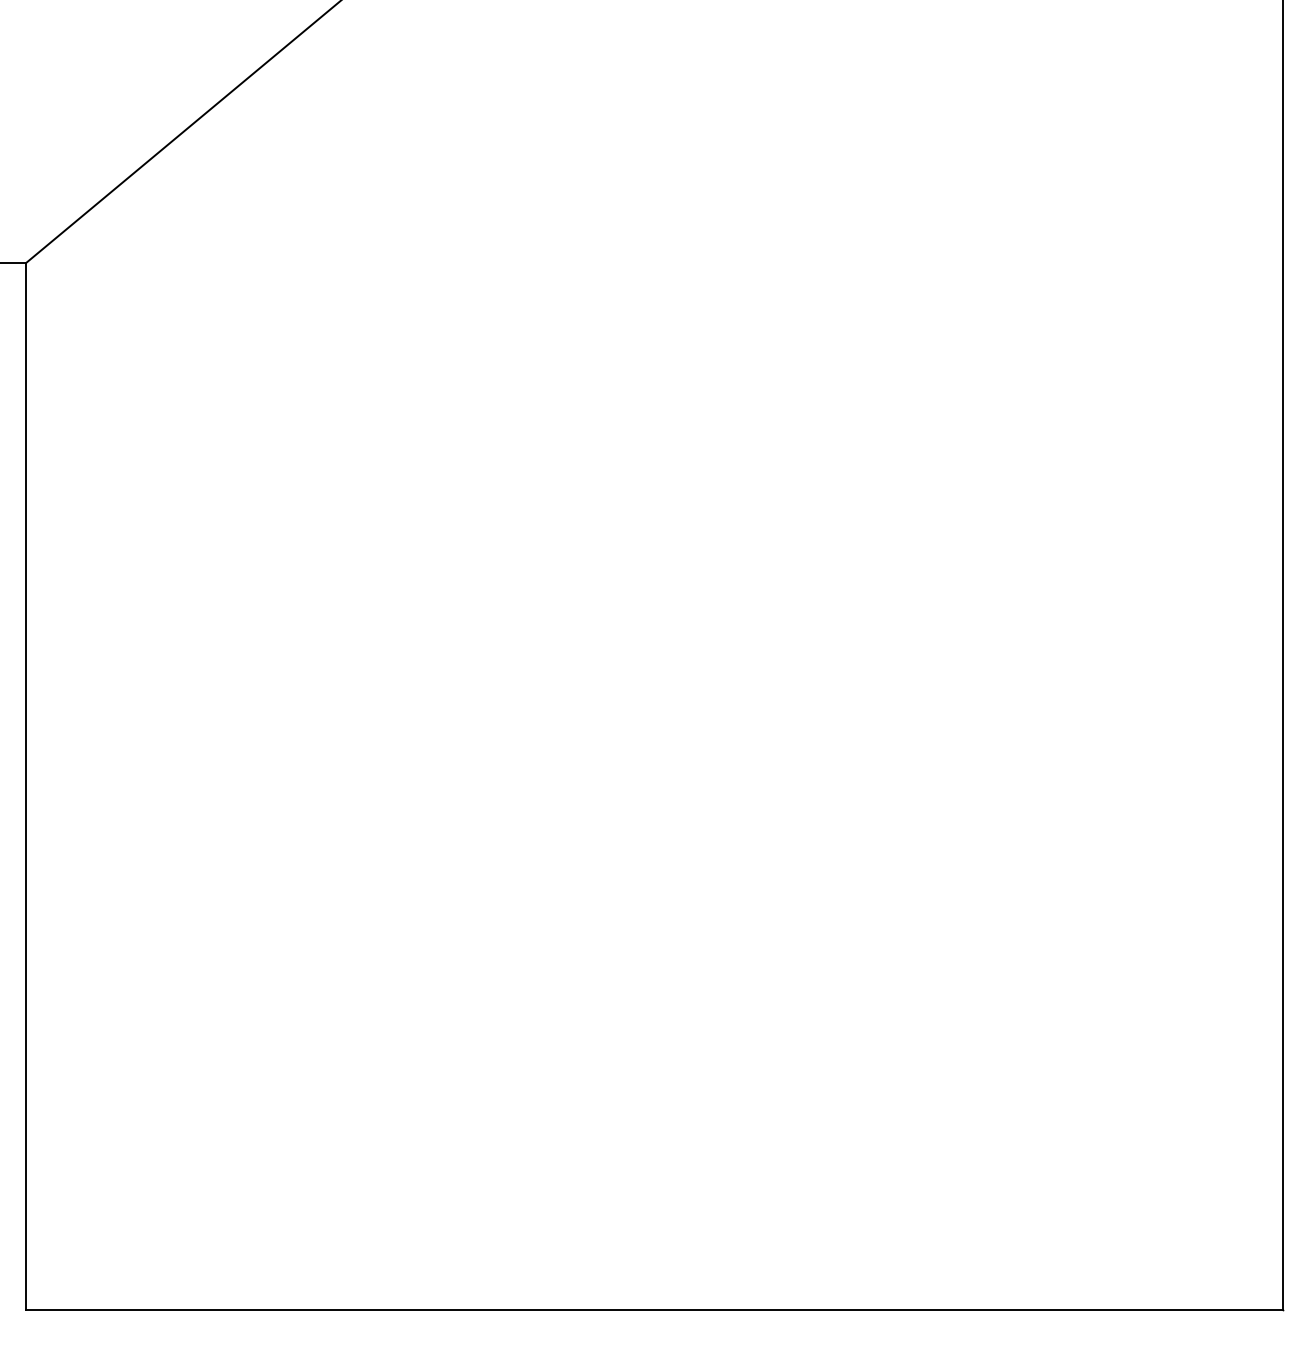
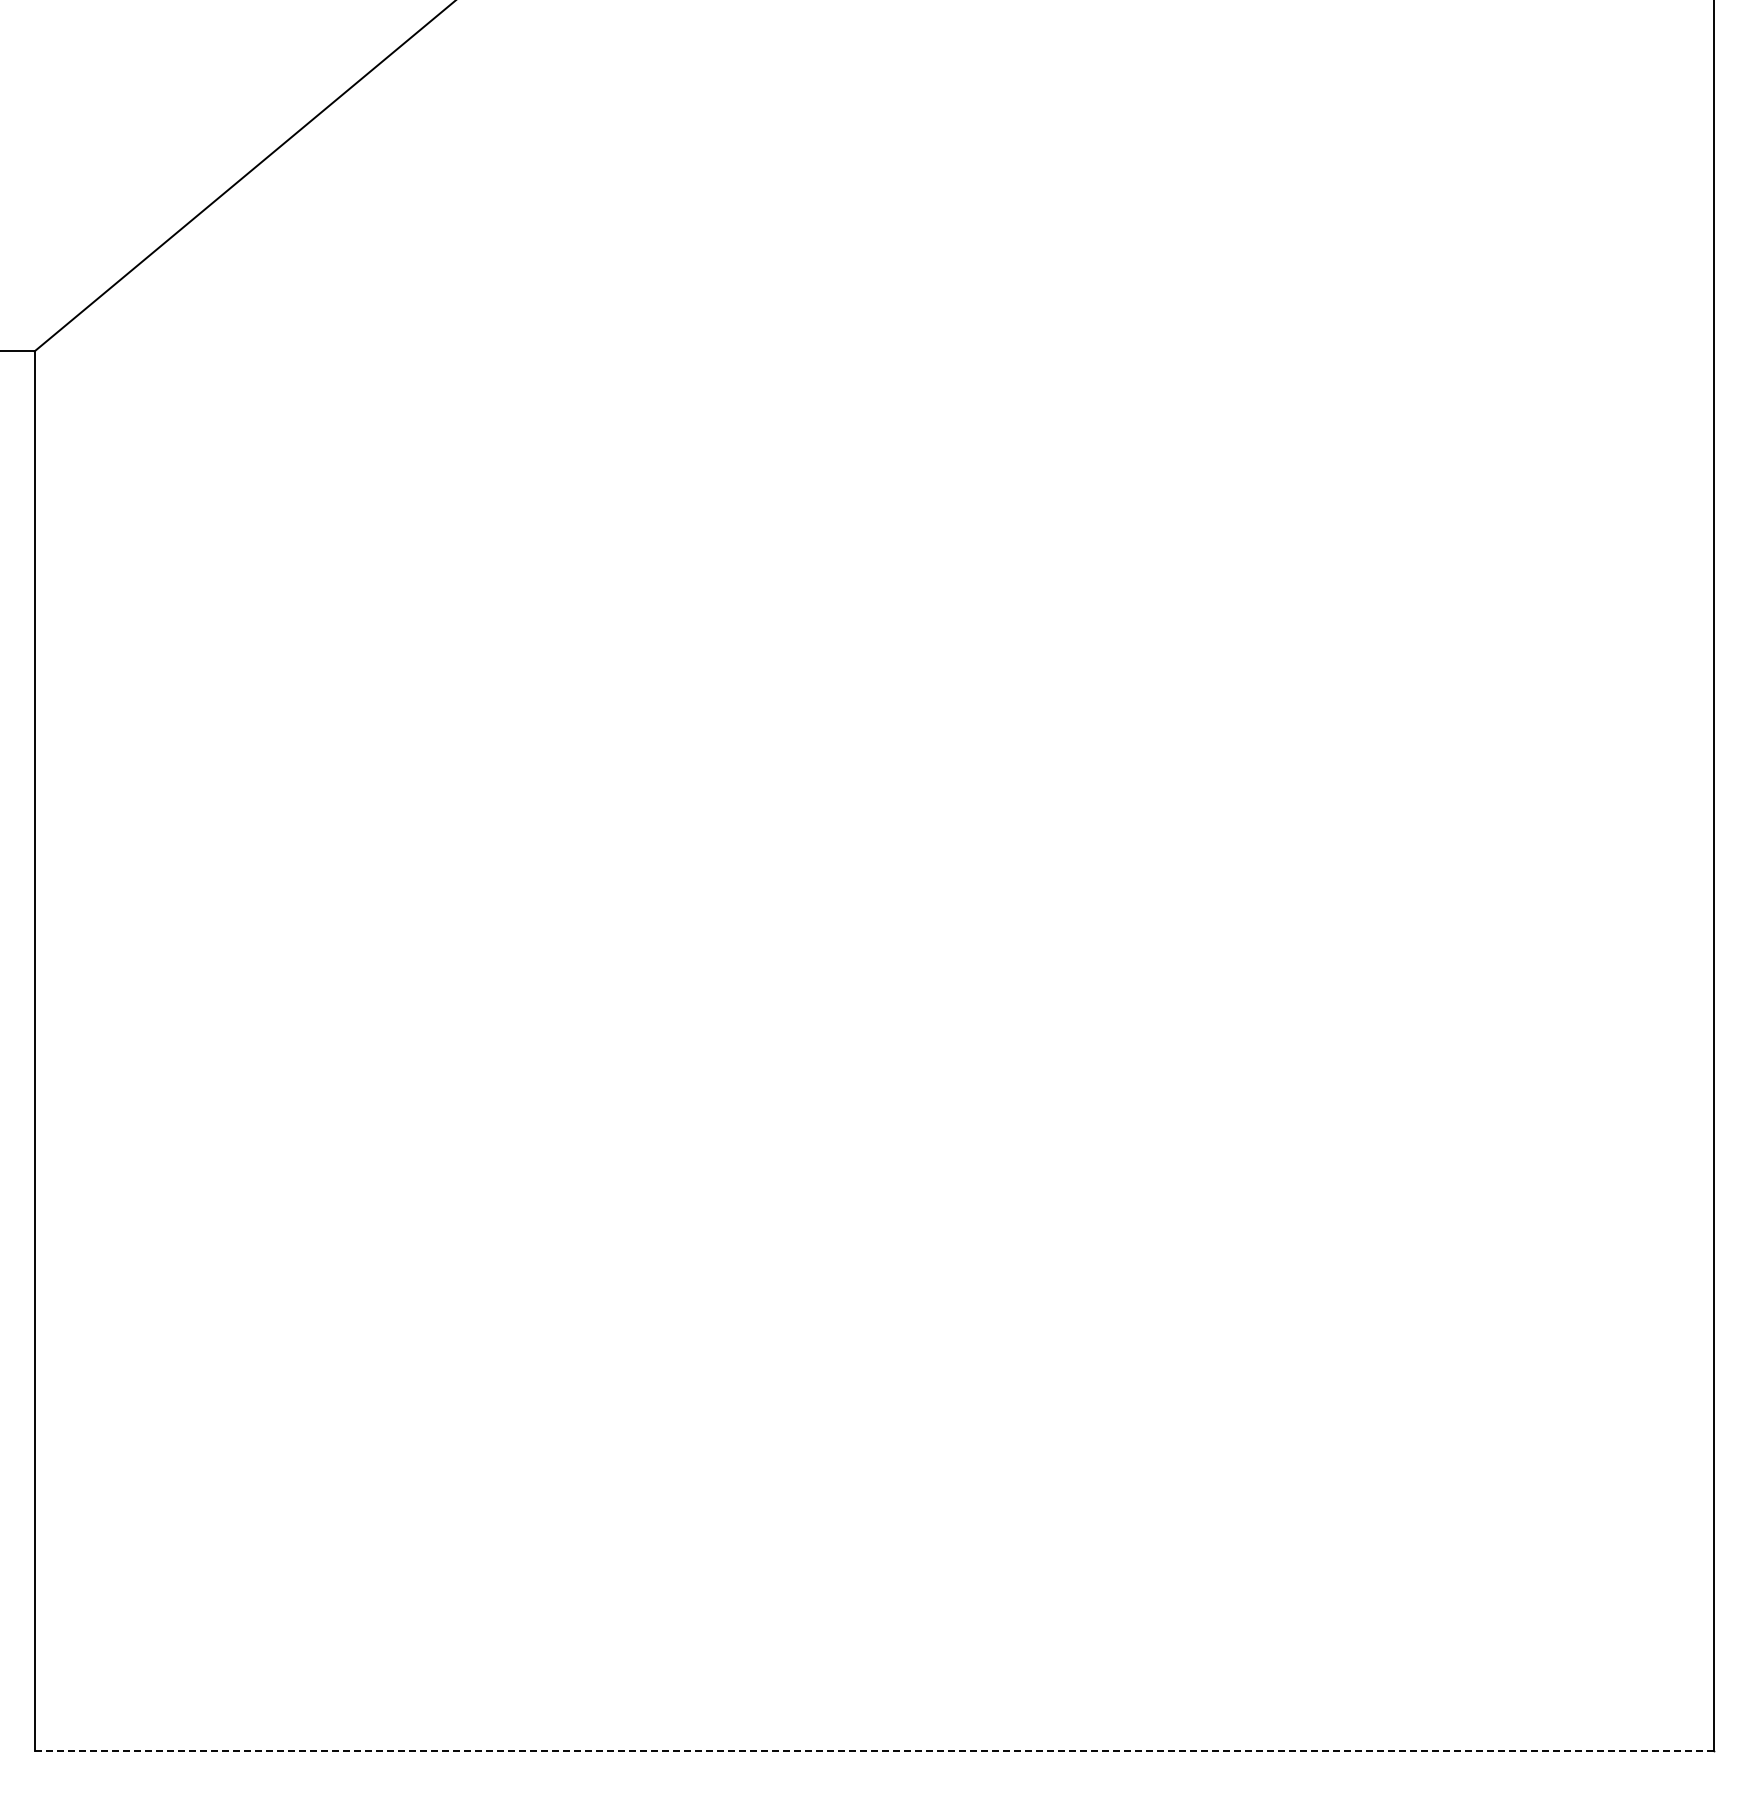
line: (654, 1310) -> (874, 1751), solid -> dashed

